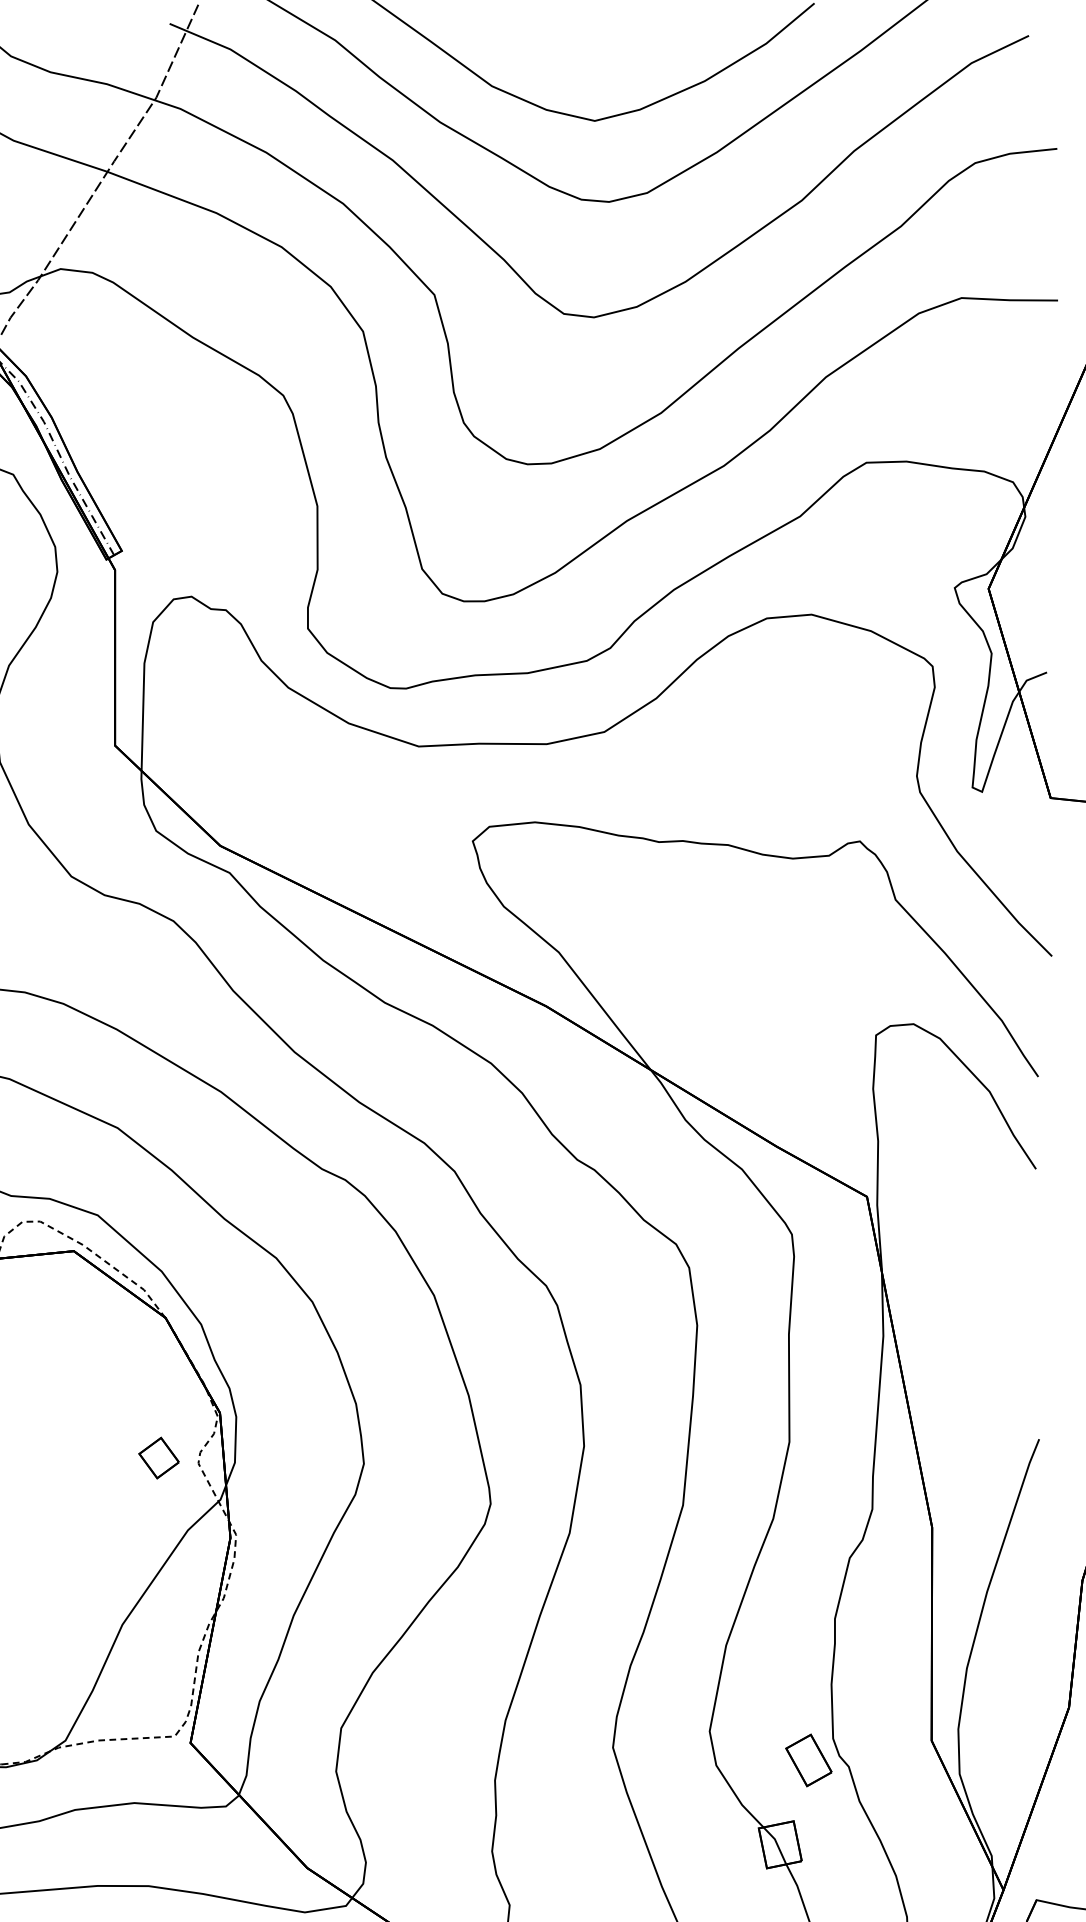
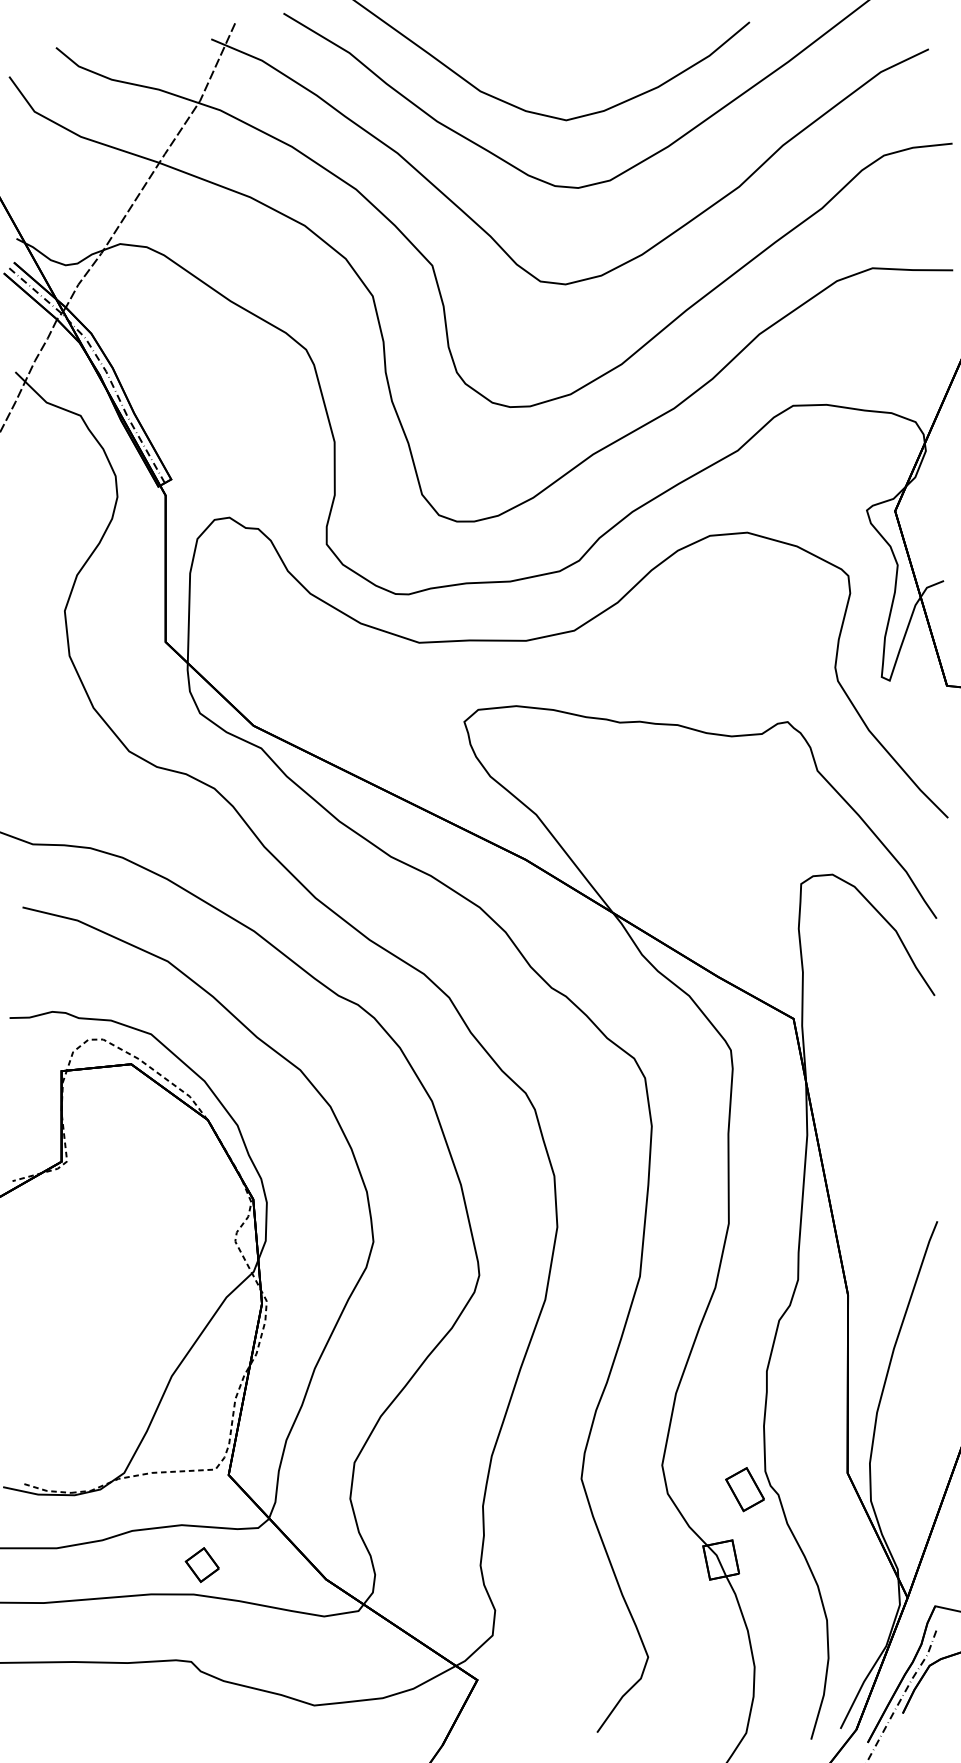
part: (157, 1458) -> (201, 1565), moved

